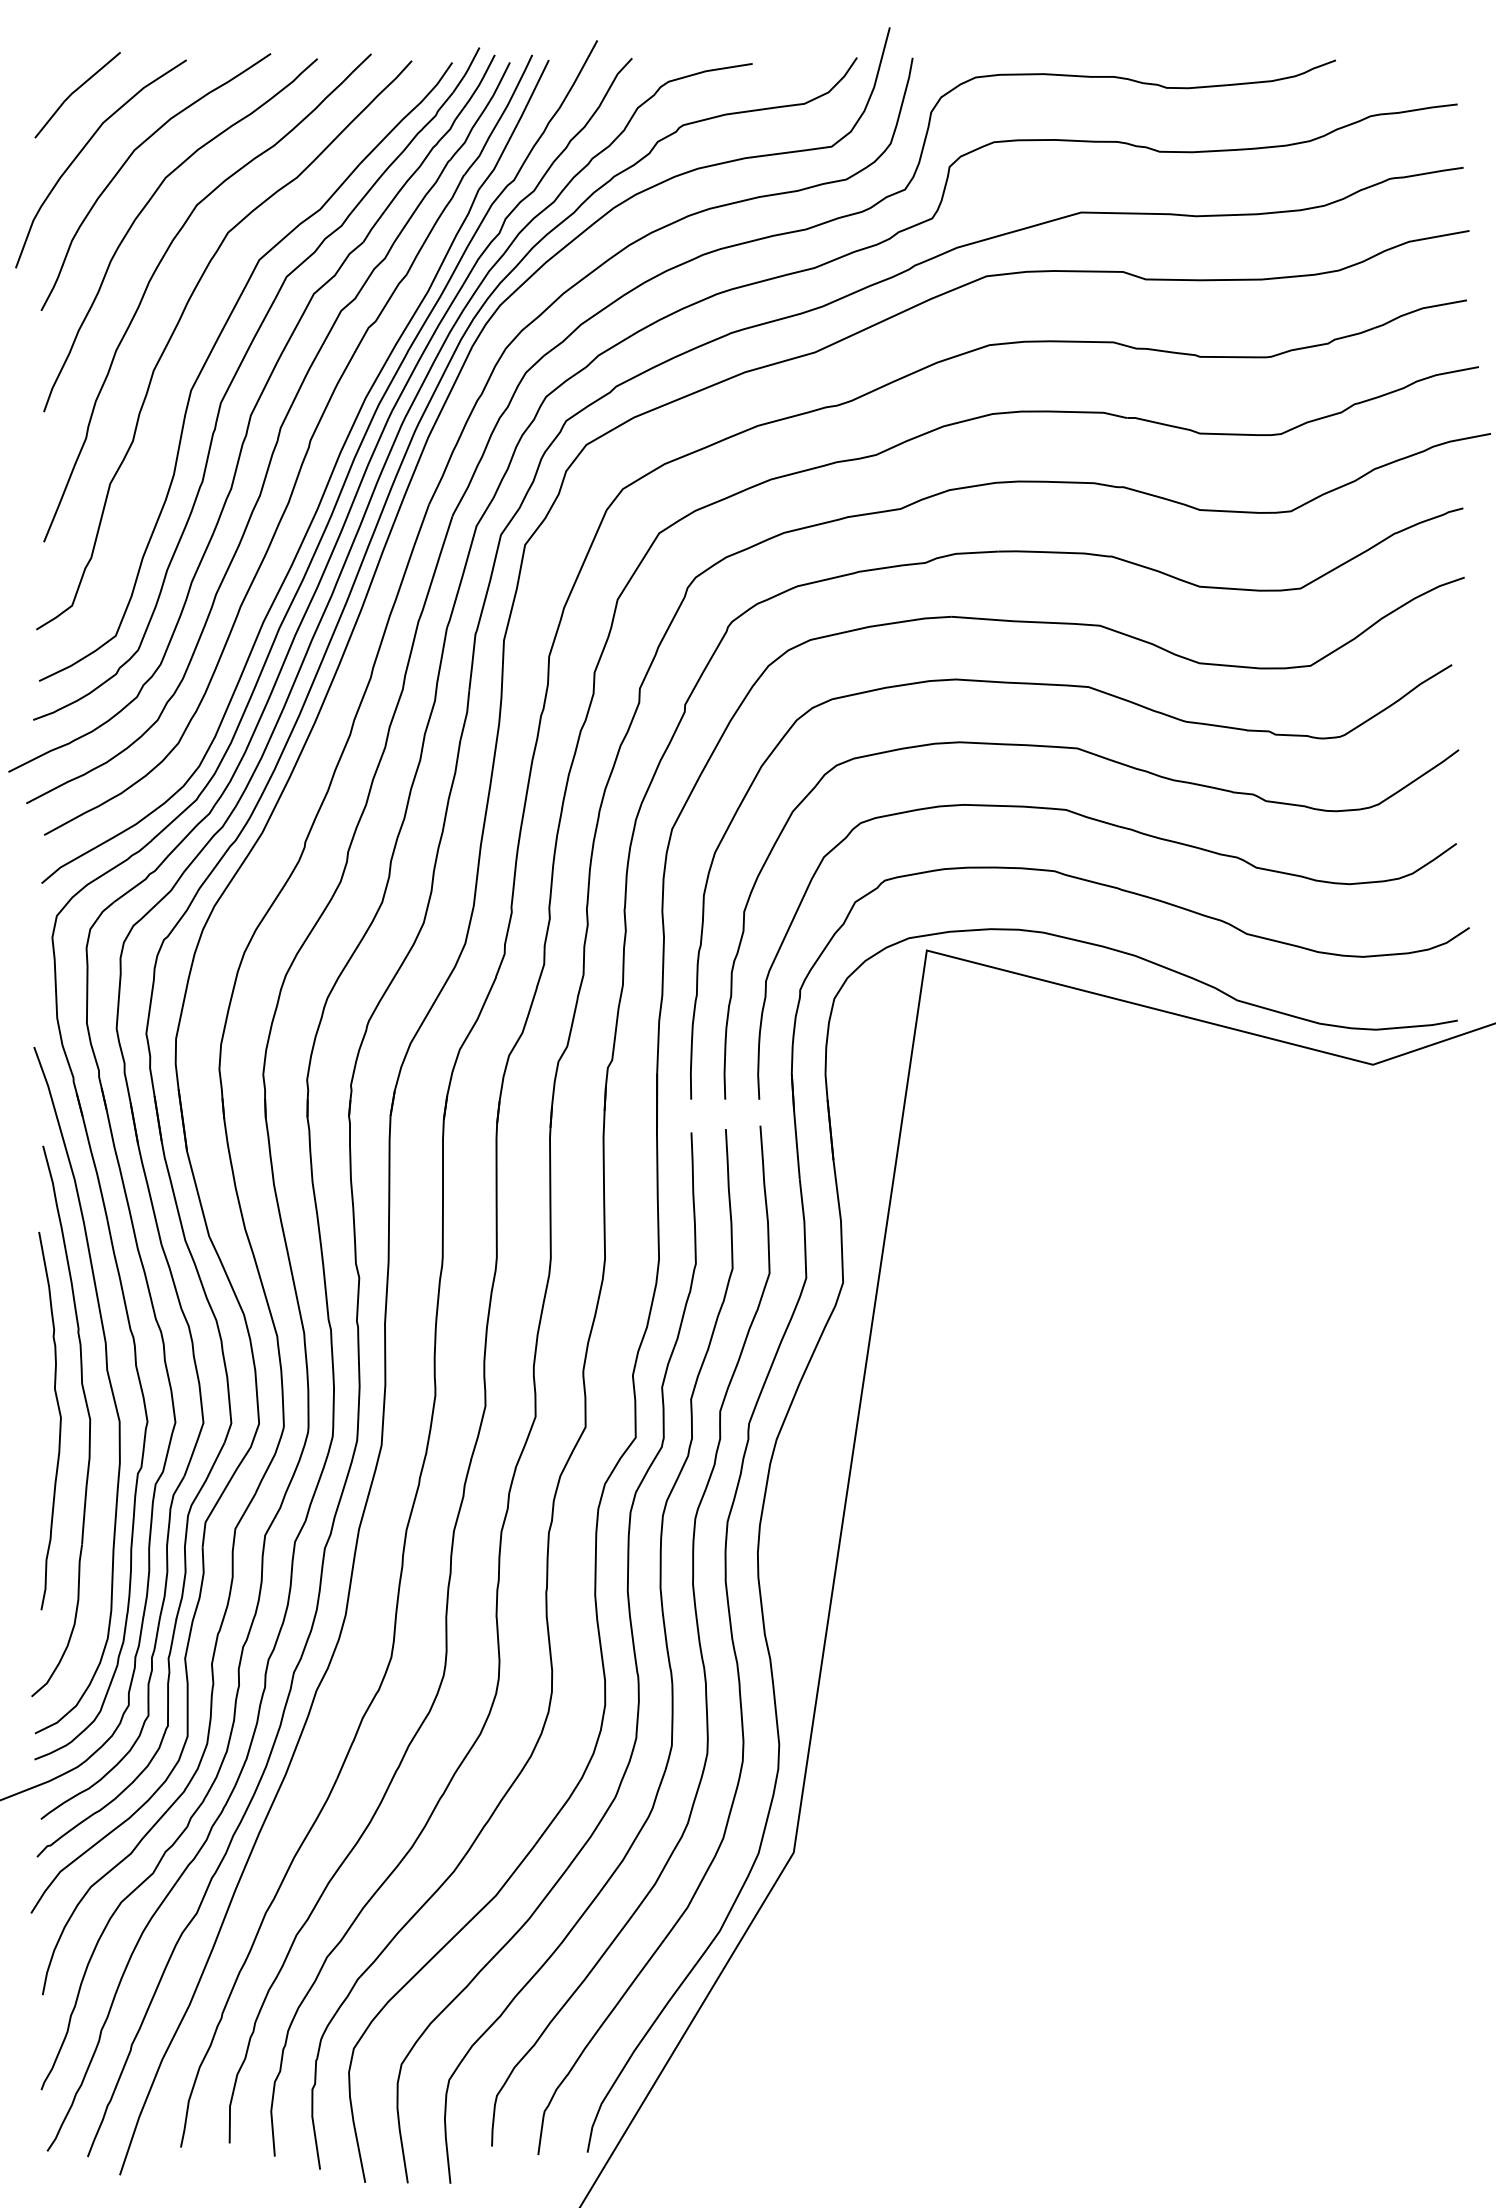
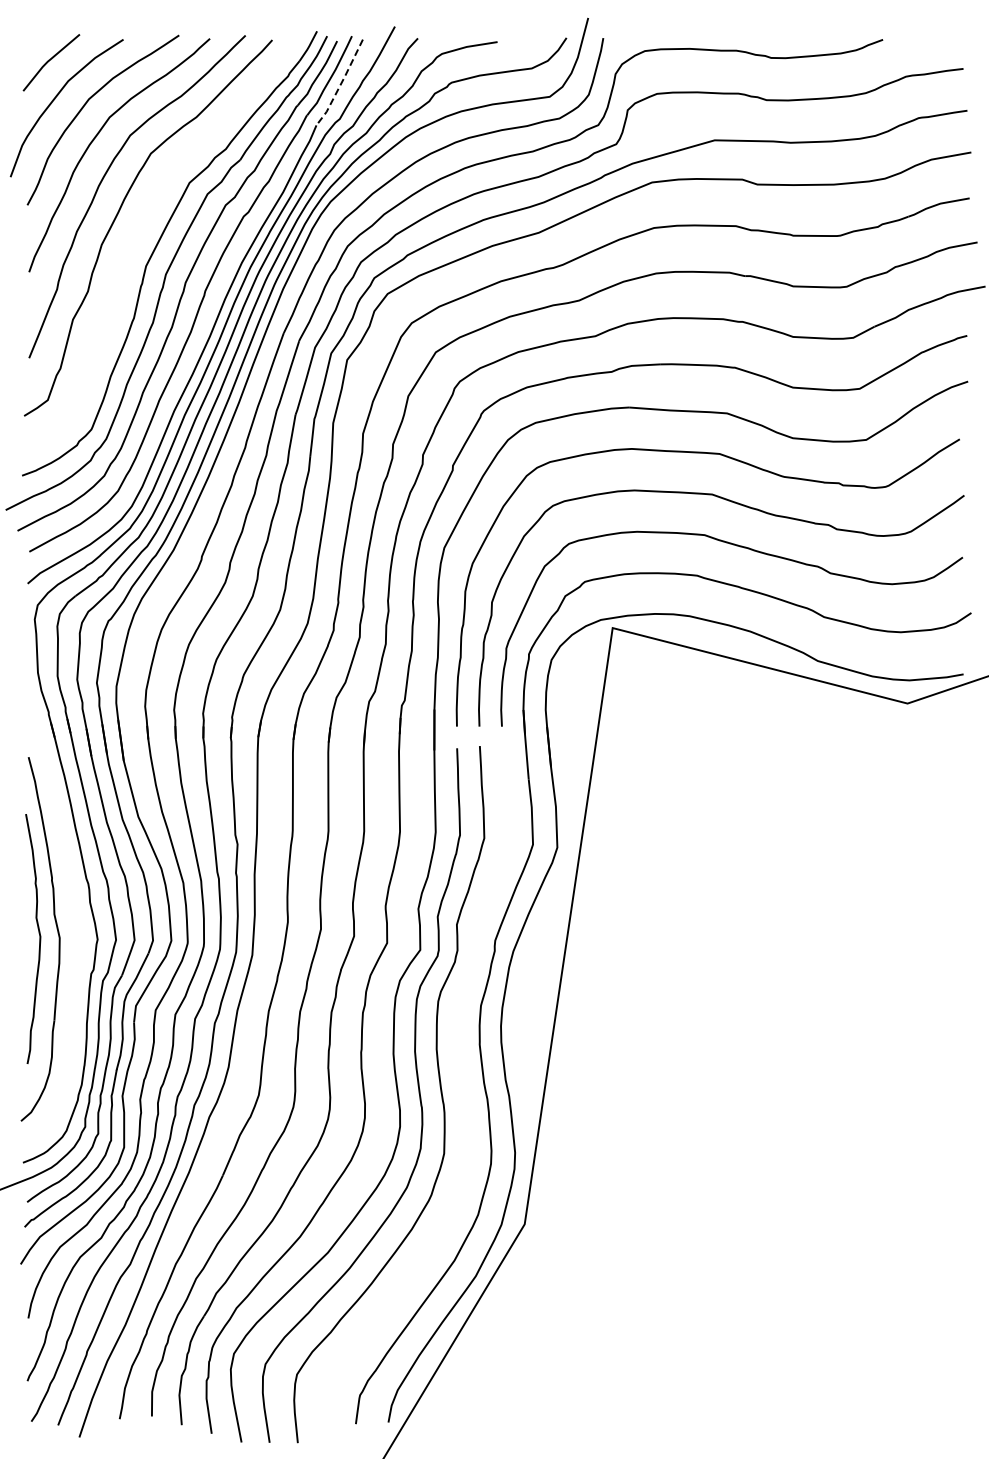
line: (516, 128) -> (341, 84), solid -> dashed
curve: (212, 353) -> (140, 233), removed
curve: (107, 1380) -> (71, 912), removed
curve: (695, 1621) -> (459, 1071), removed

